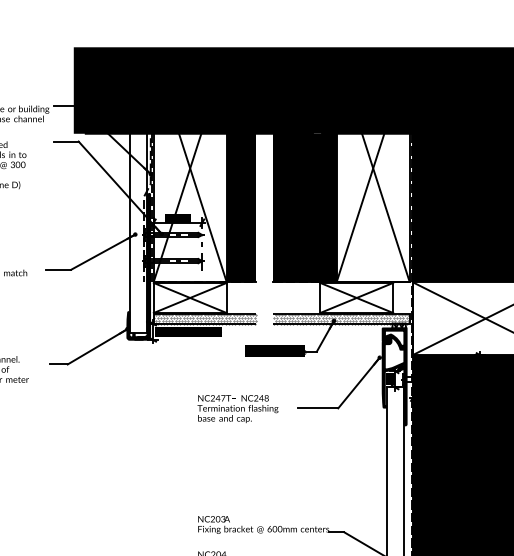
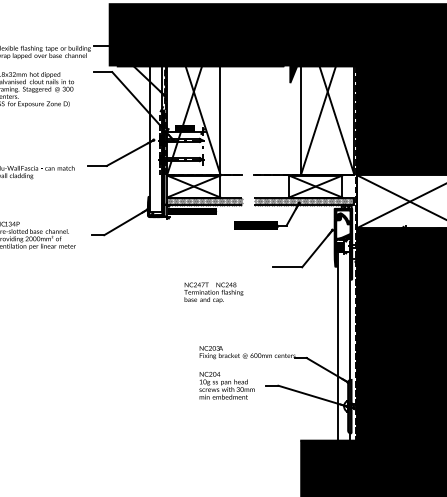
fill: (241, 207) -> (231, 120), removed
fill: (304, 207) -> (277, 120), removed
text: (237, 408) -> (213, 292), moved

